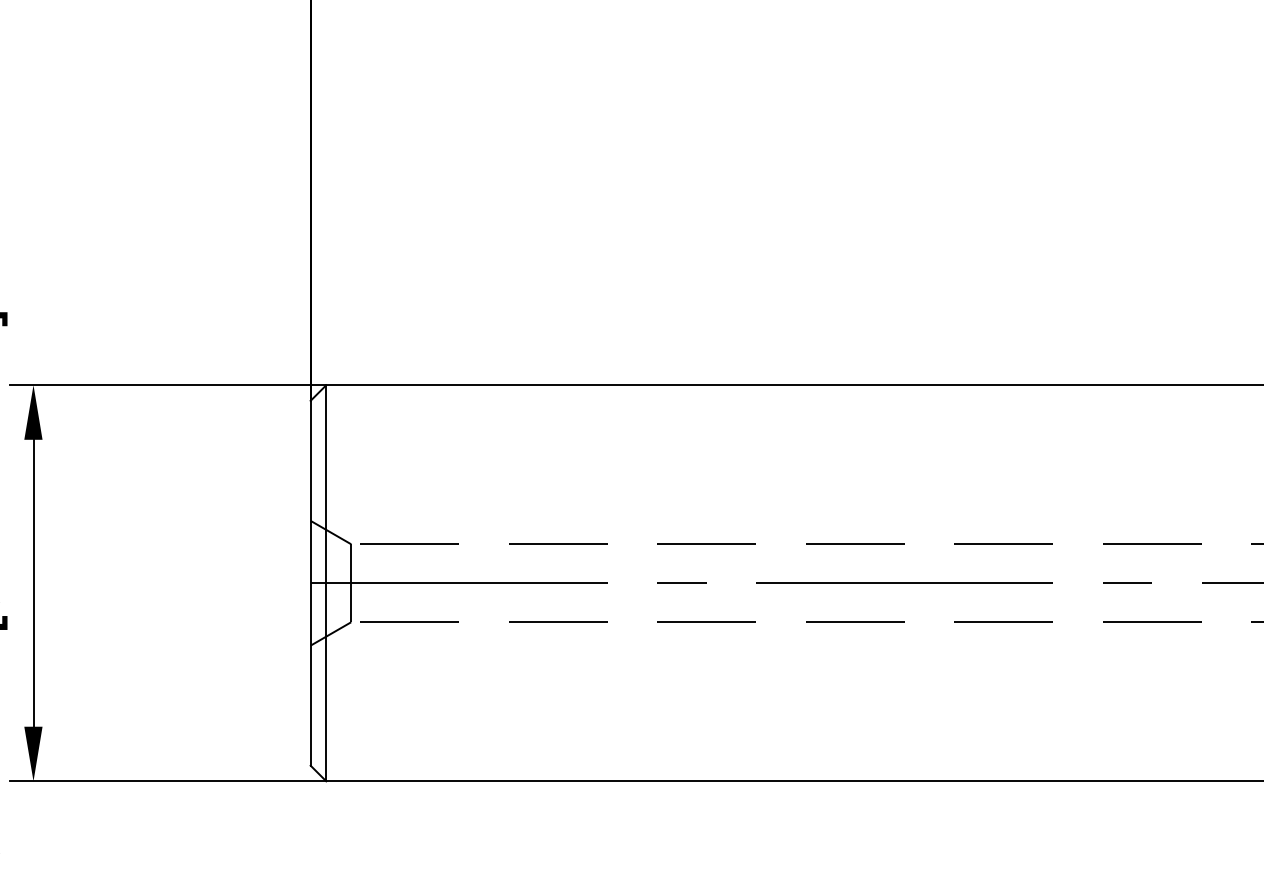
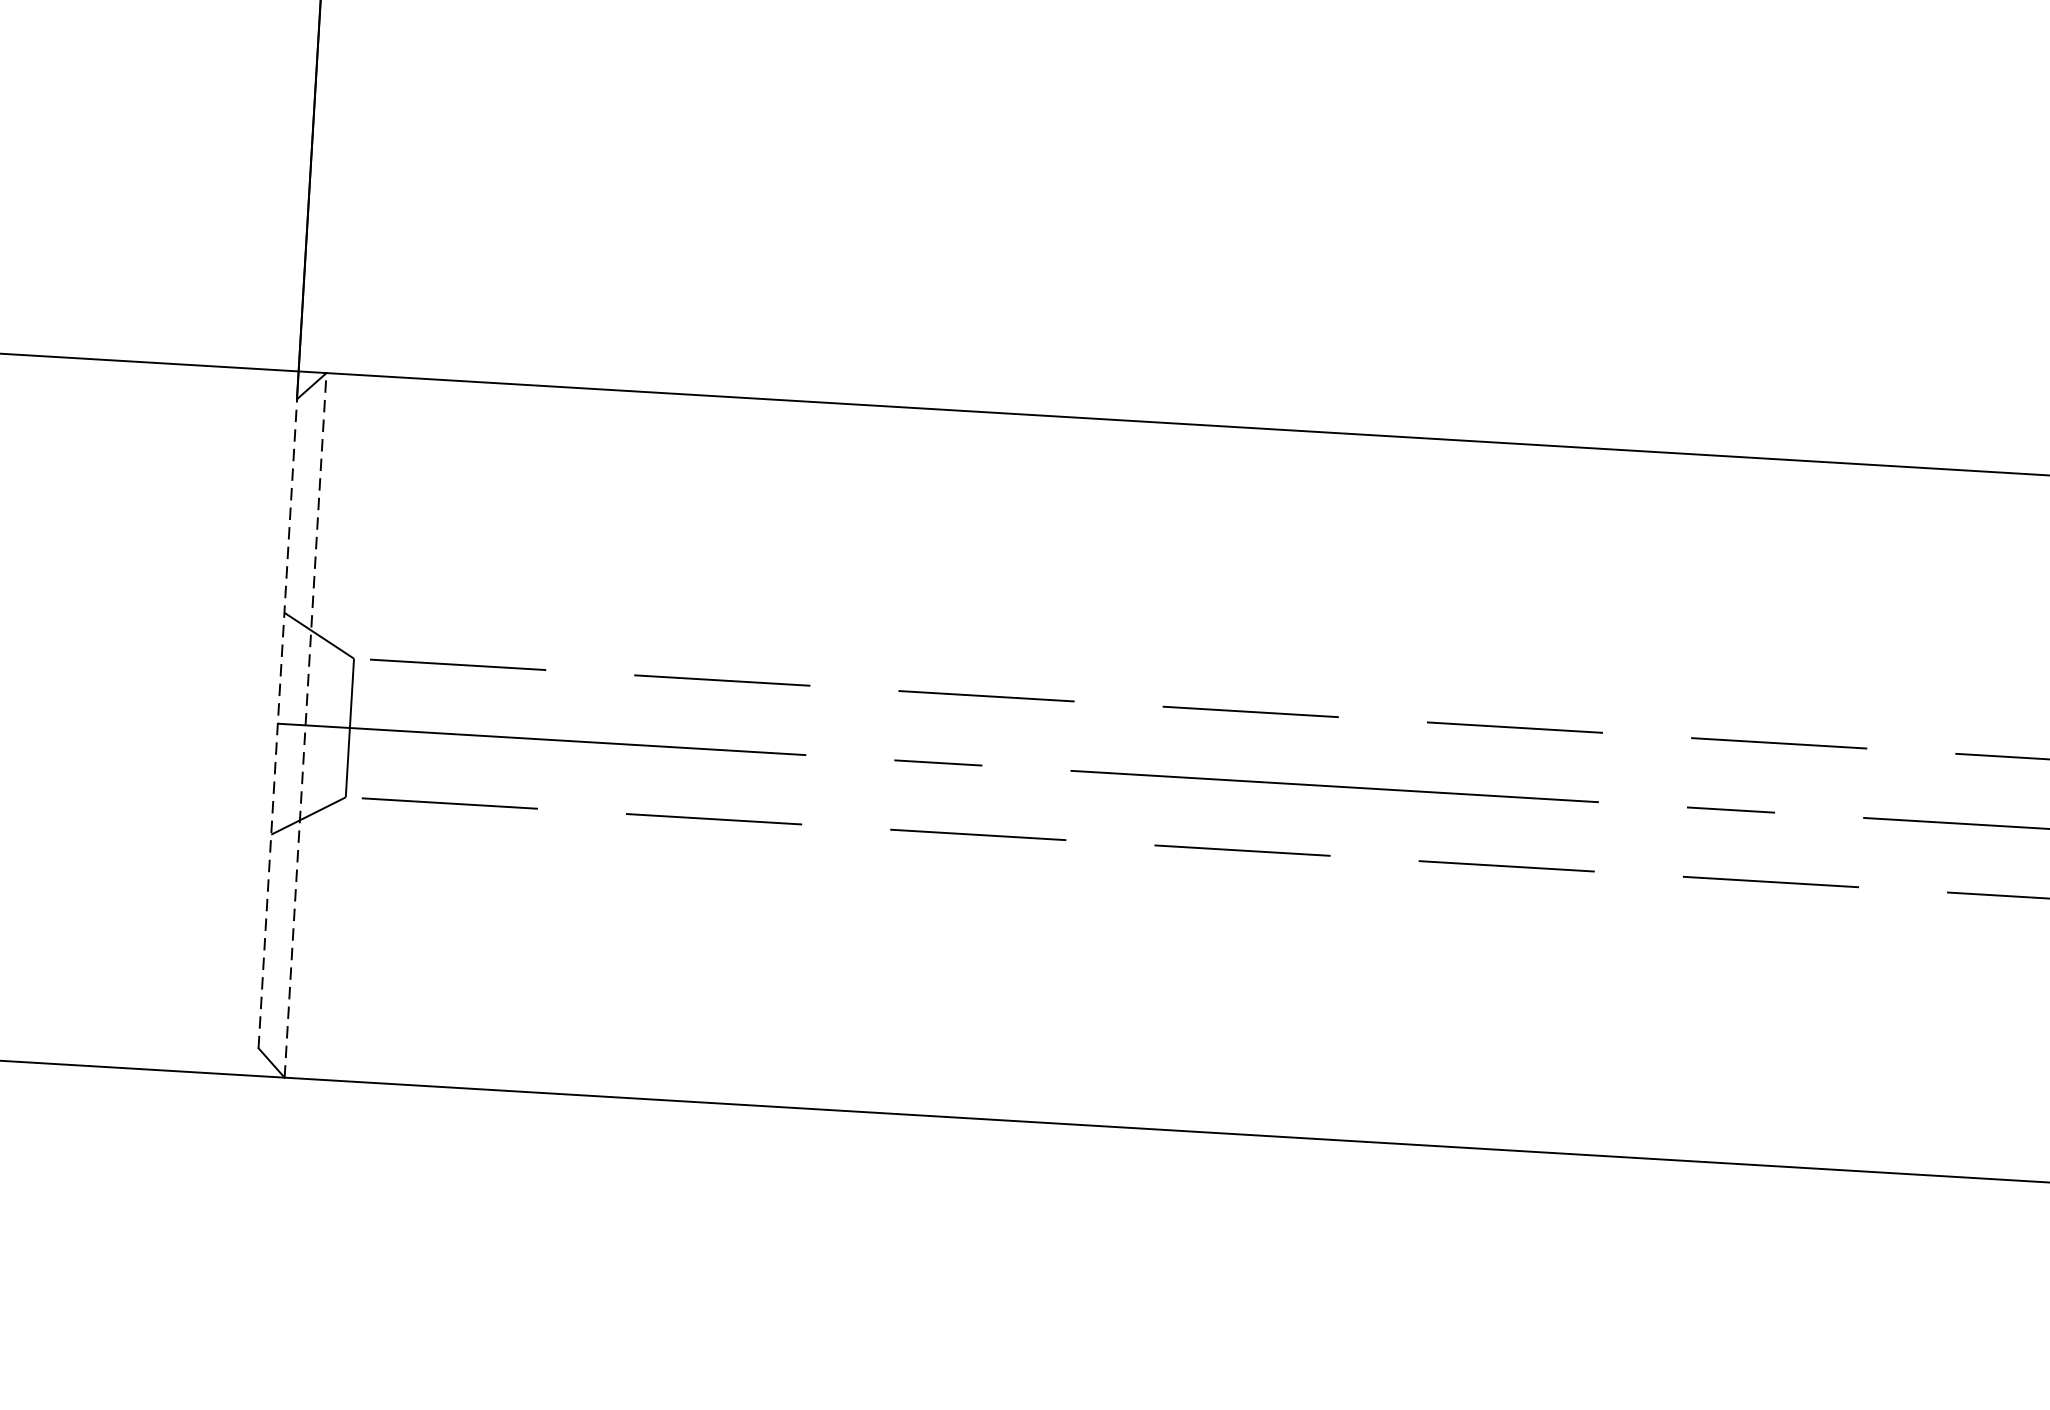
line: (310, 582) -> (277, 722), solid -> dashed
line: (326, 582) -> (306, 724), solid -> dashed

